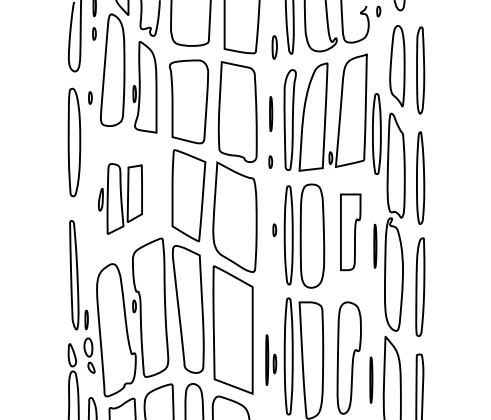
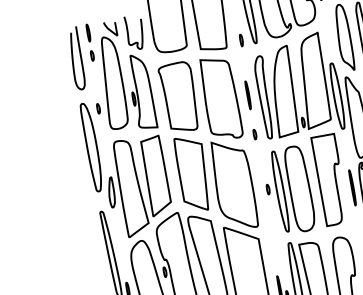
part: (274, 47) -> (241, 40), size x0.62
part: (120, 198) -> (137, 186), size x1.67
part: (350, 232) -> (330, 180), size x1.43

